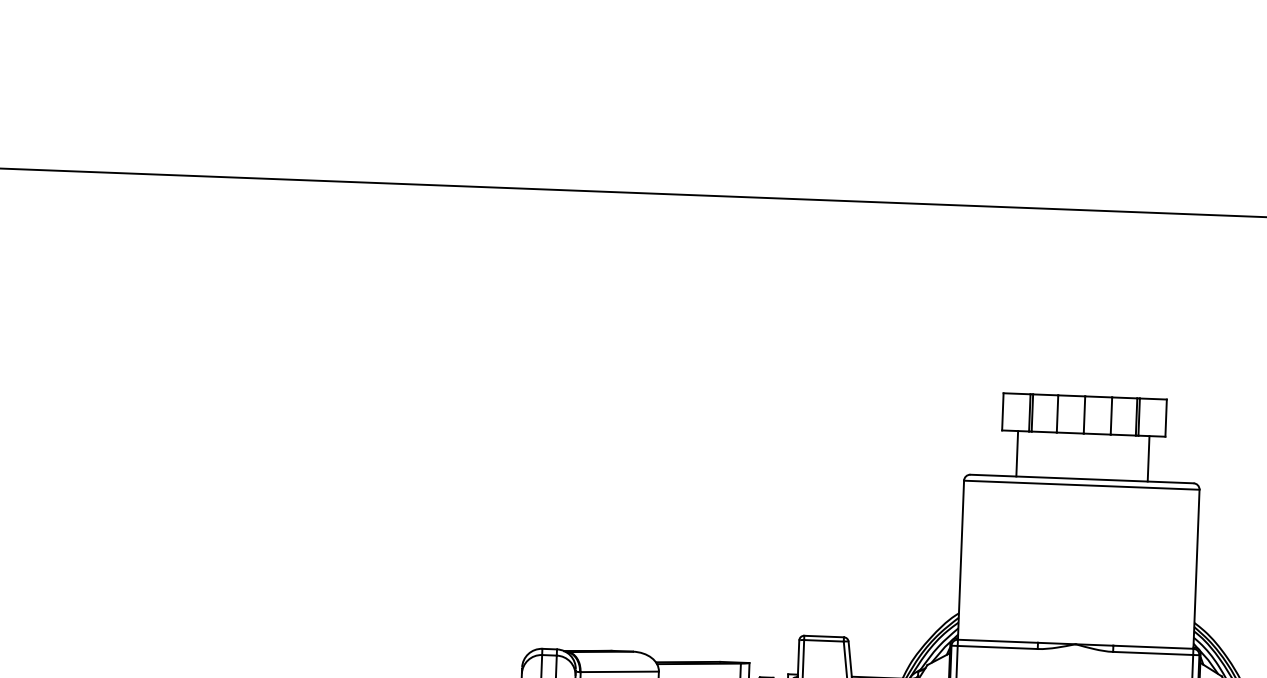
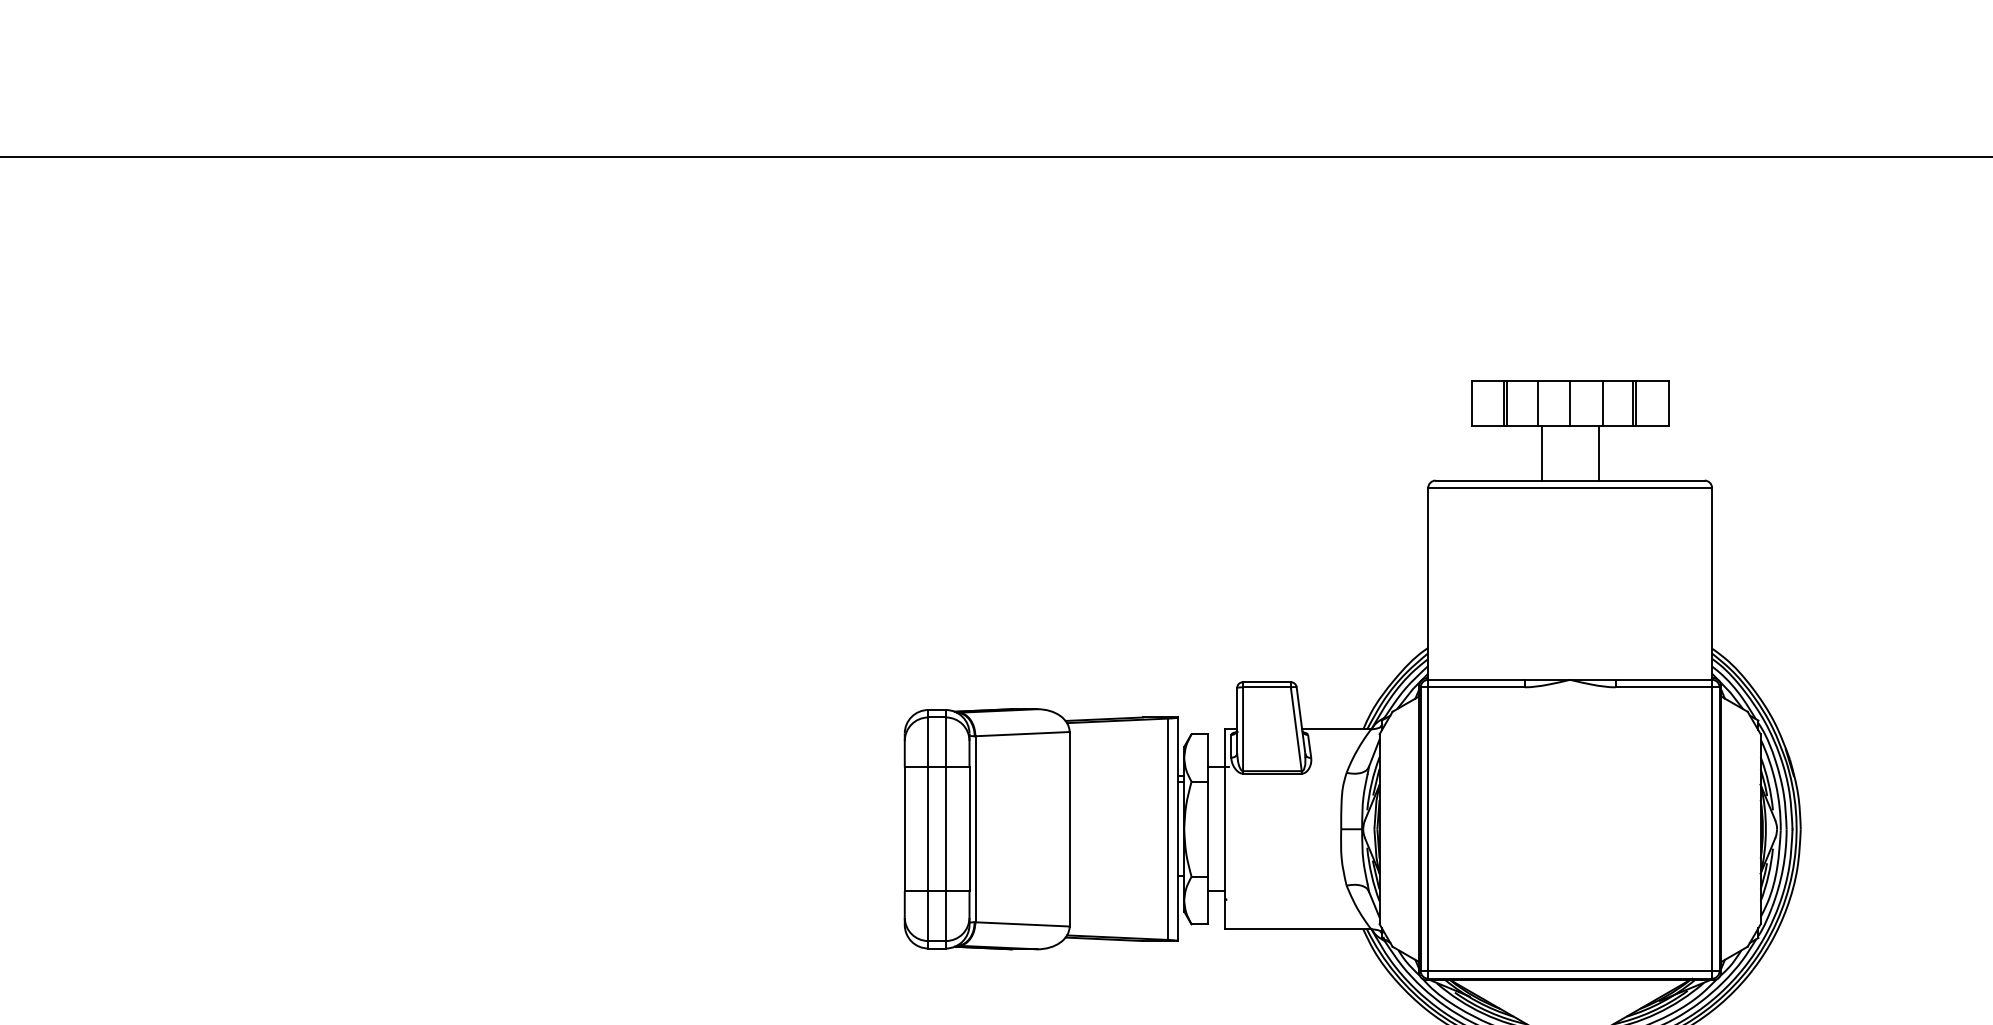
line: (1016, 453) -> (1541, 452), moved
line: (1148, 458) -> (1599, 452), moved

